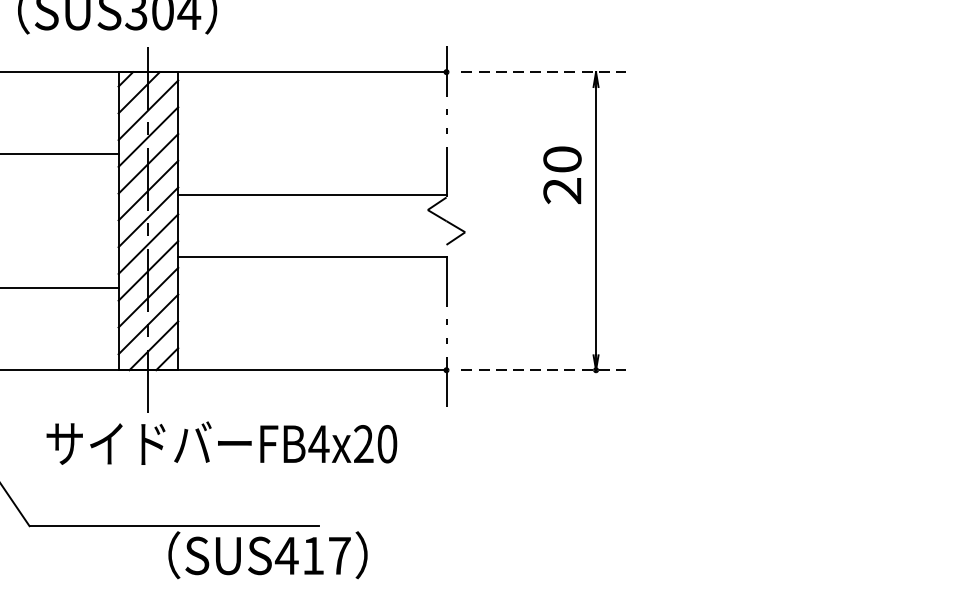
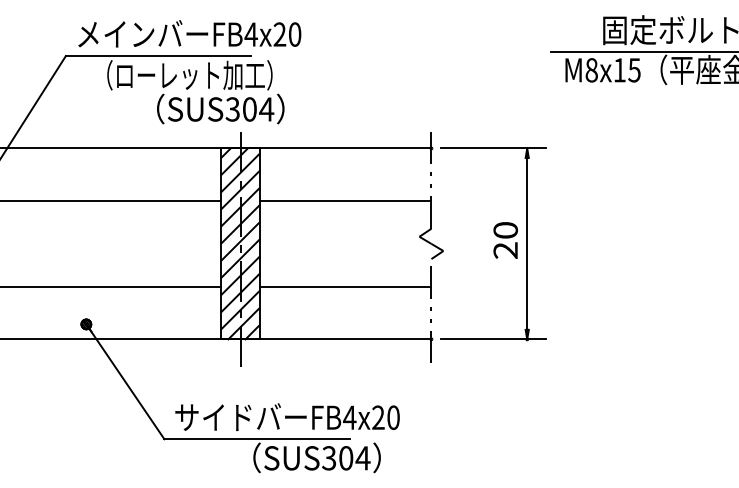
line: (543, 72) -> (493, 148), dashed -> solid
text: (562, 175) -> (505, 240), moved
line: (312, 193) -> (345, 200), moved
line: (312, 256) -> (345, 286), moved
line: (543, 370) -> (493, 339), dashed -> solid
text: (221, 442) -> (287, 416), moved
text: (312, 556) -> (345, 458), SUS417 -> SUS304

